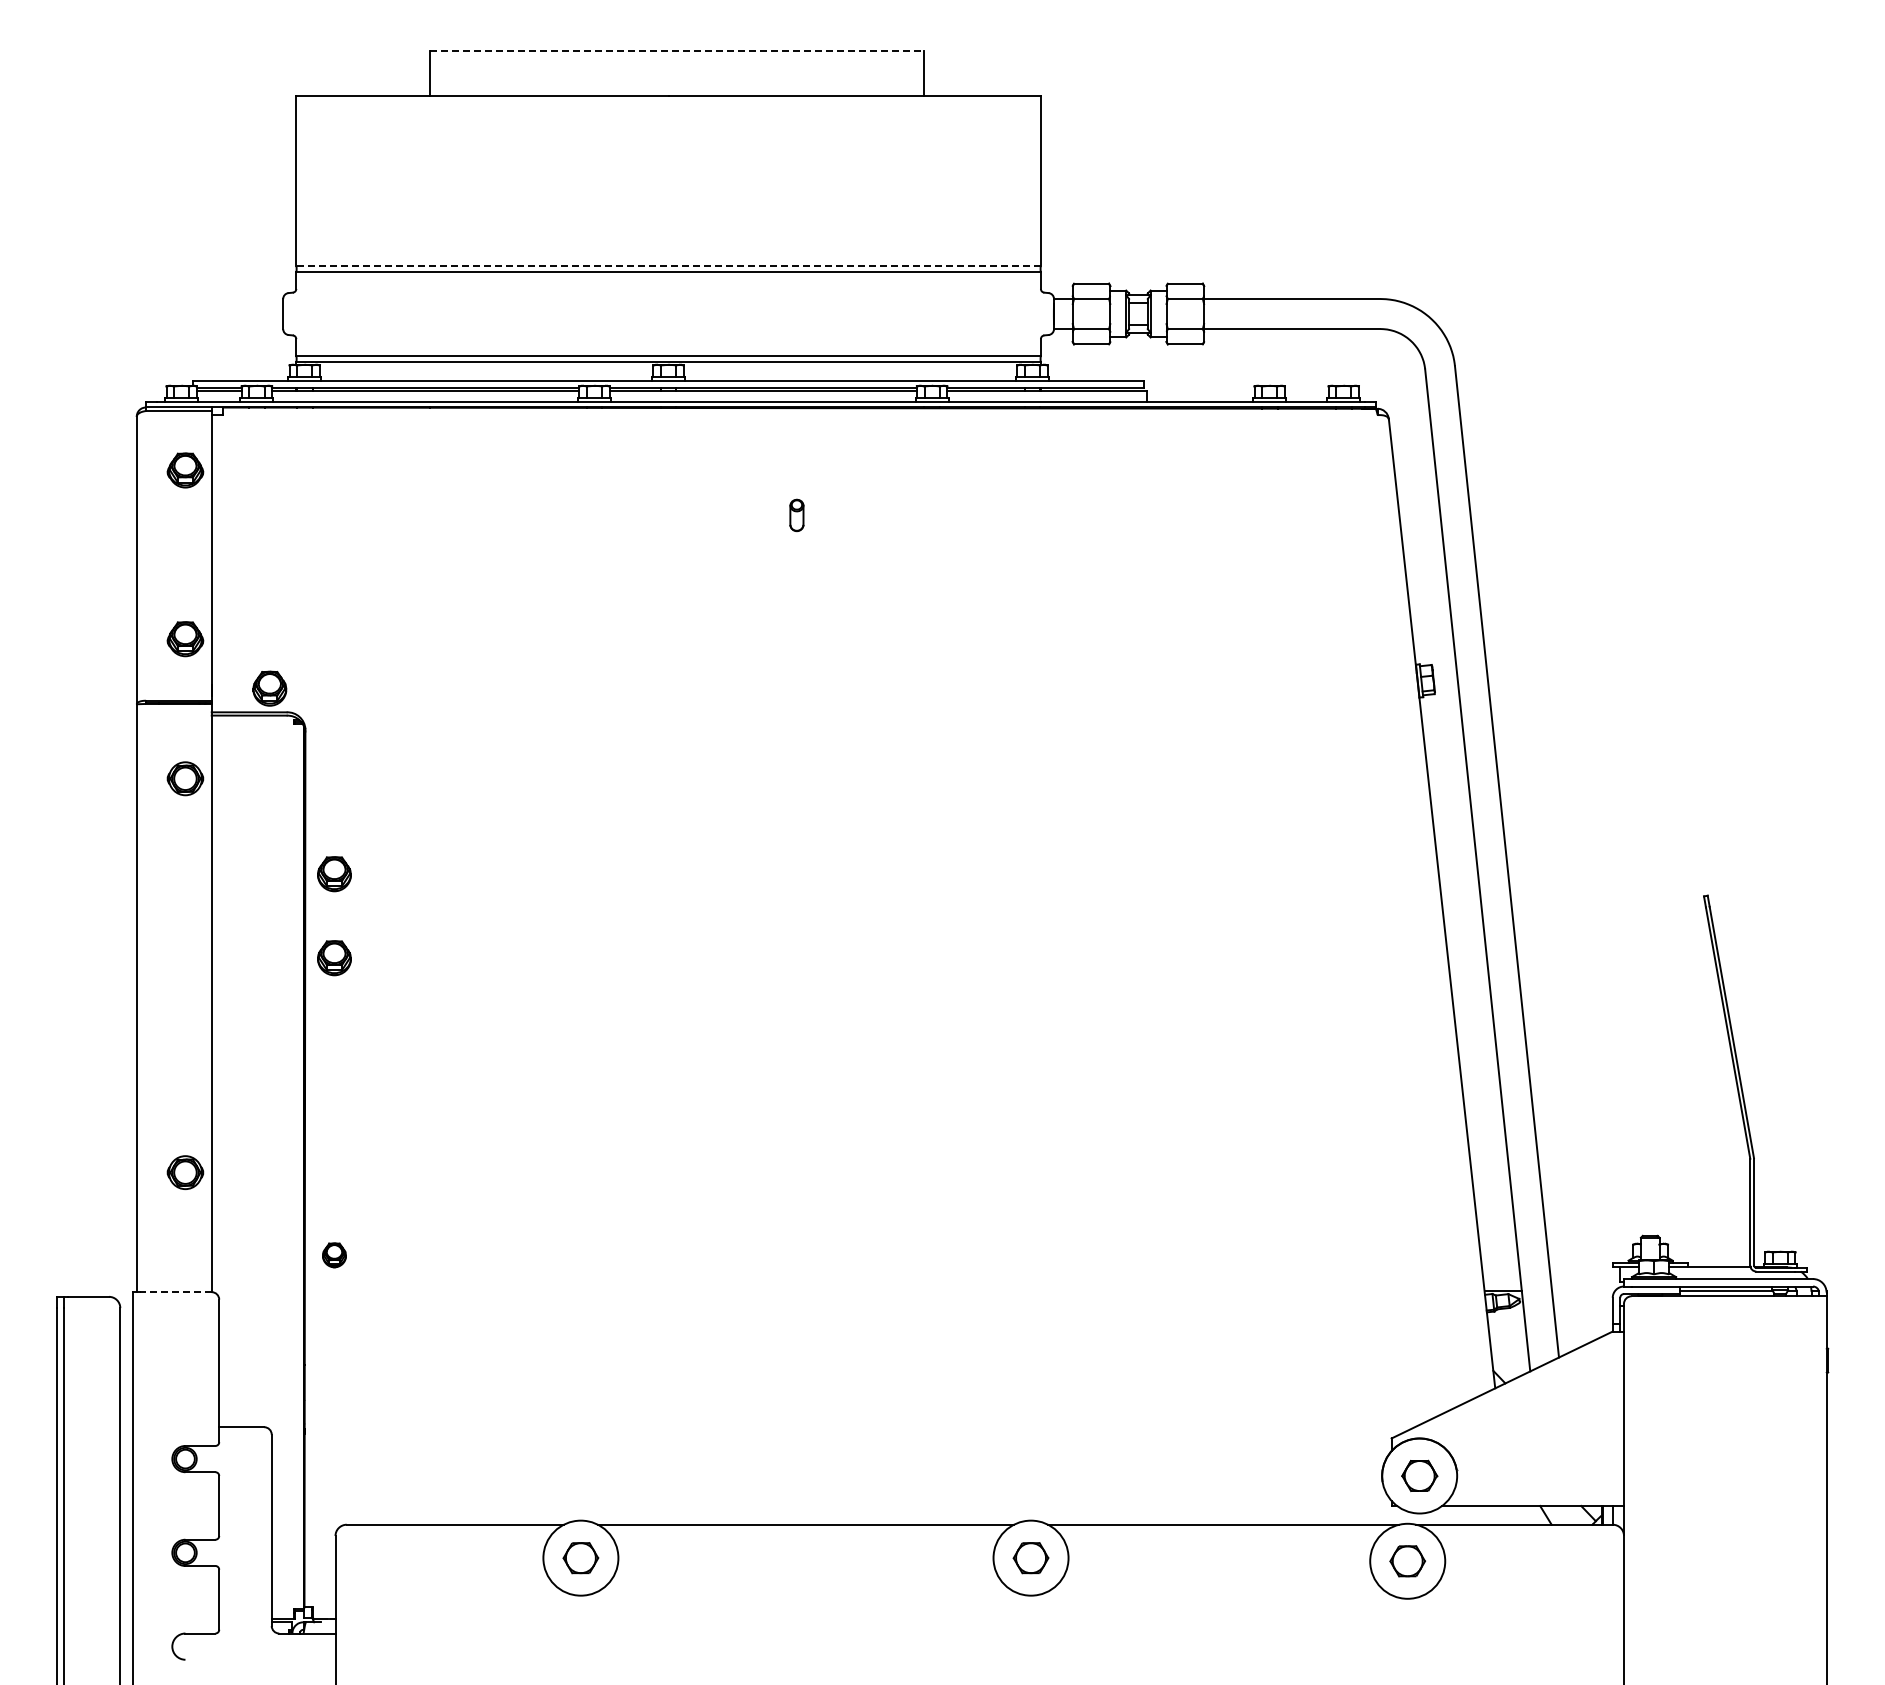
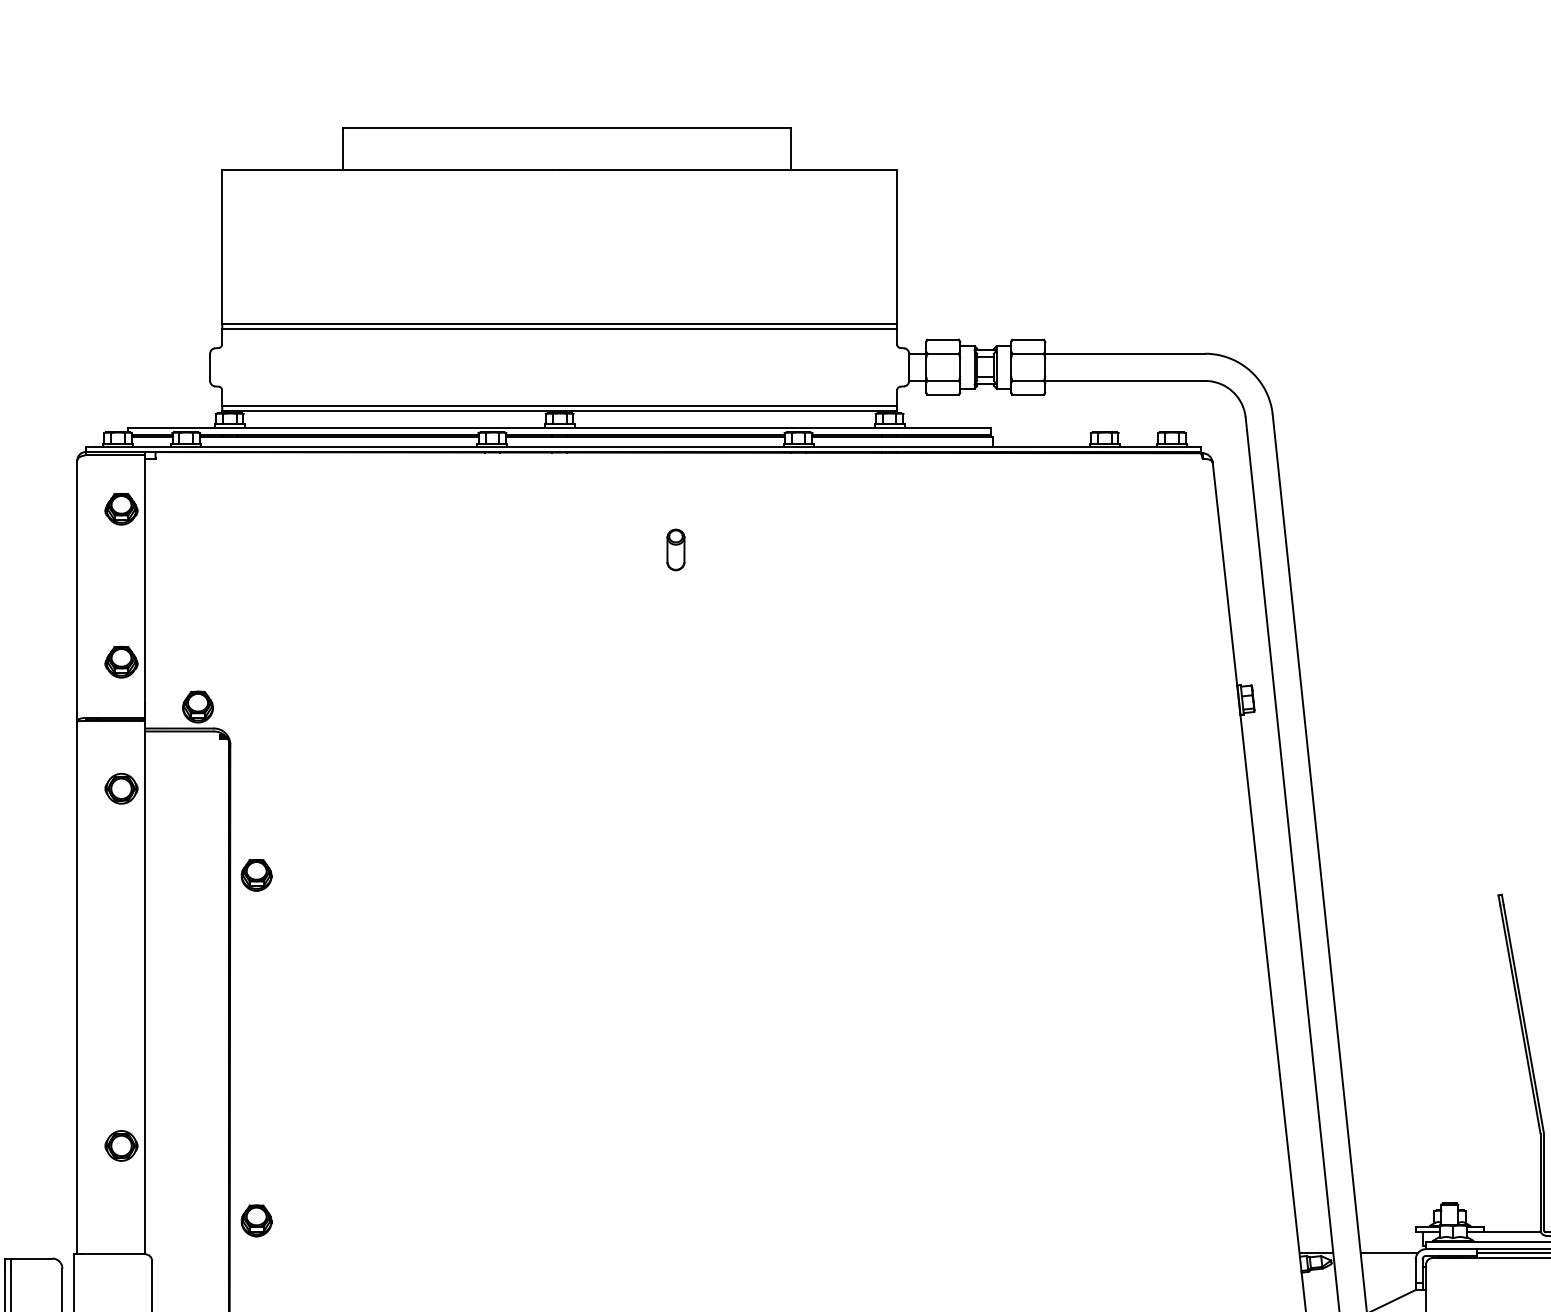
line: (677, 50) -> (567, 128), dashed -> solid
line: (668, 266) -> (559, 324), dashed -> solid
part: (796, 515) -> (675, 550), size x1.43
part: (334, 958) -> (256, 951), removed
part: (334, 1255) -> (256, 1221), size x1.43
line: (1583, 1291) -> (1389, 1253), added
line: (176, 1292) -> (113, 1254), dashed -> solid

